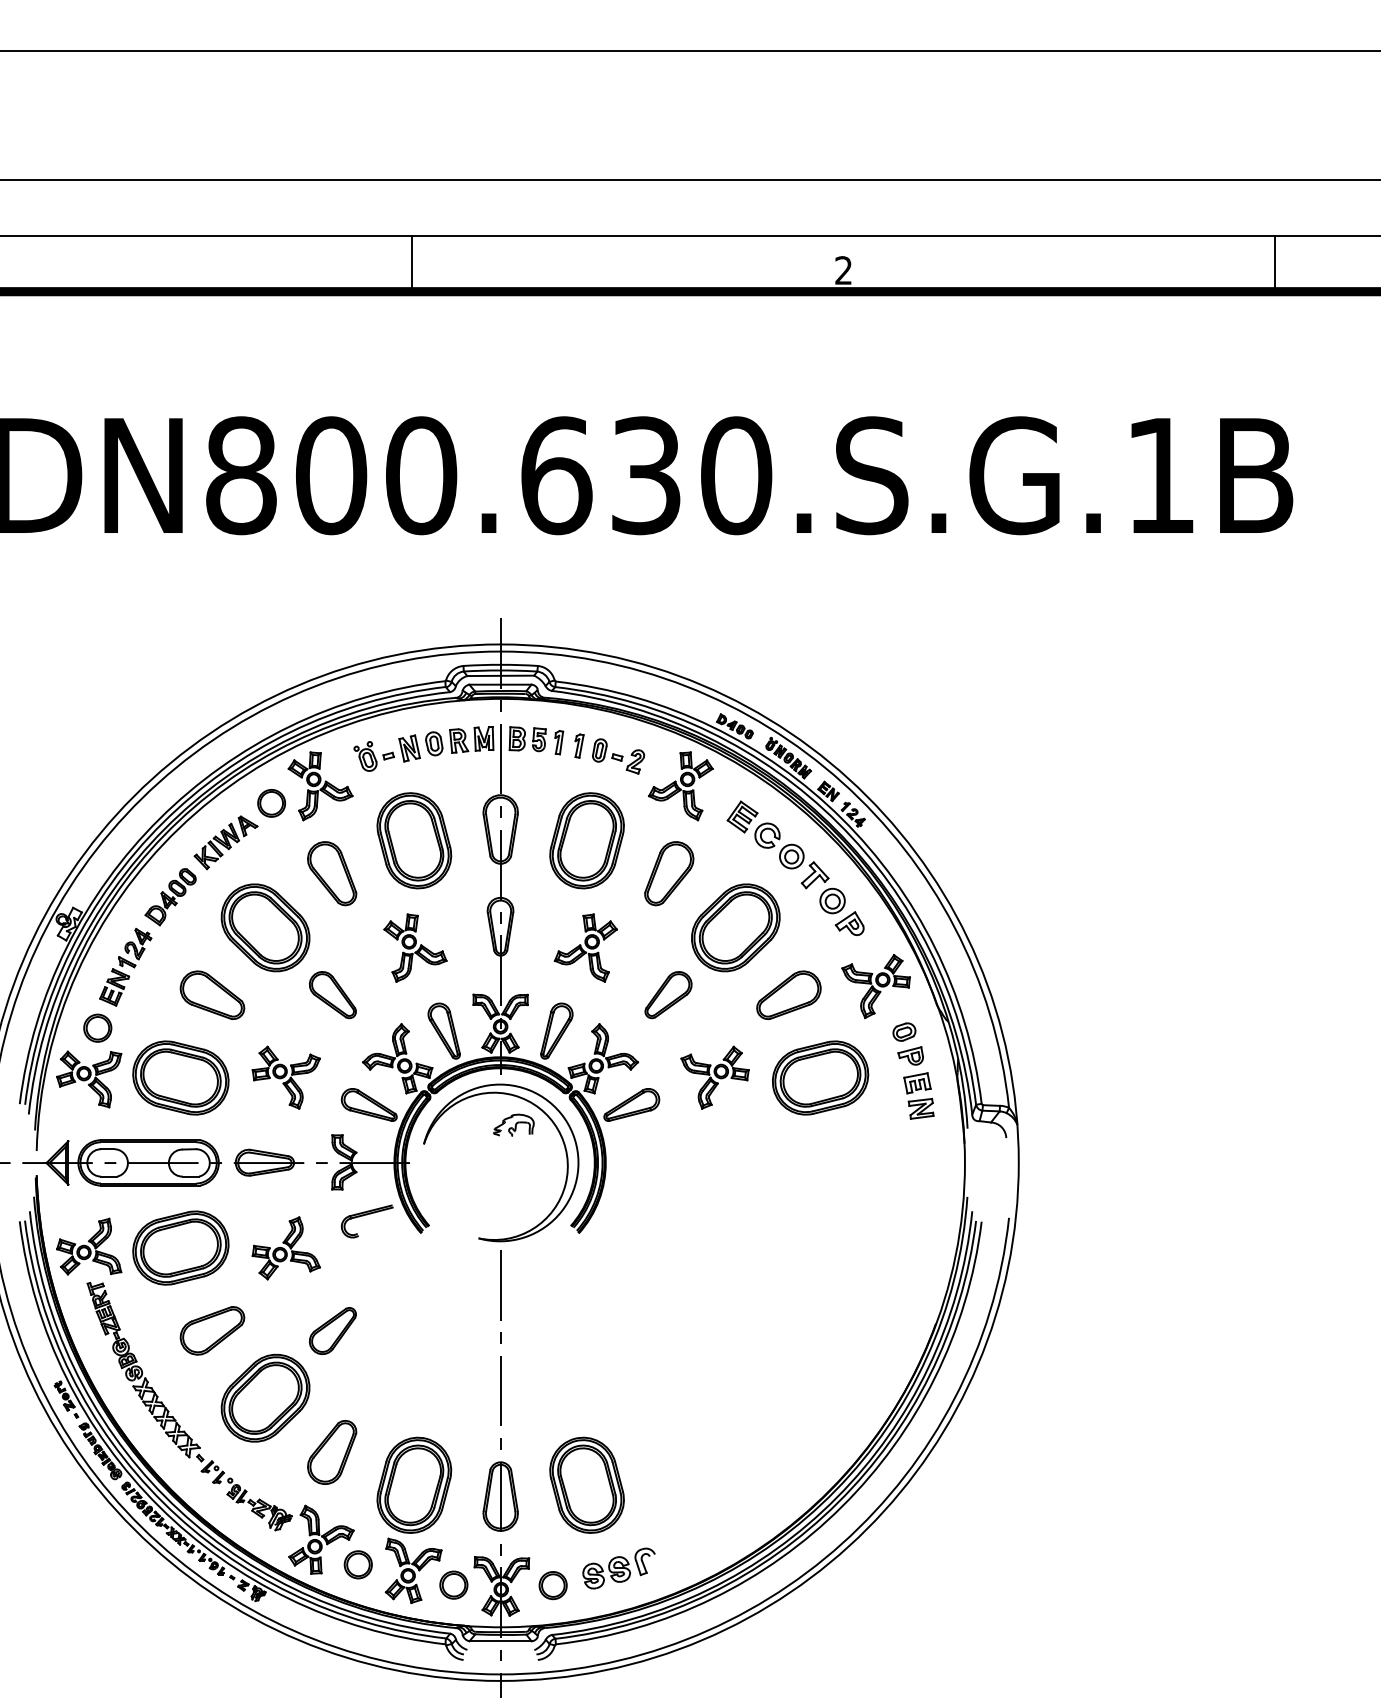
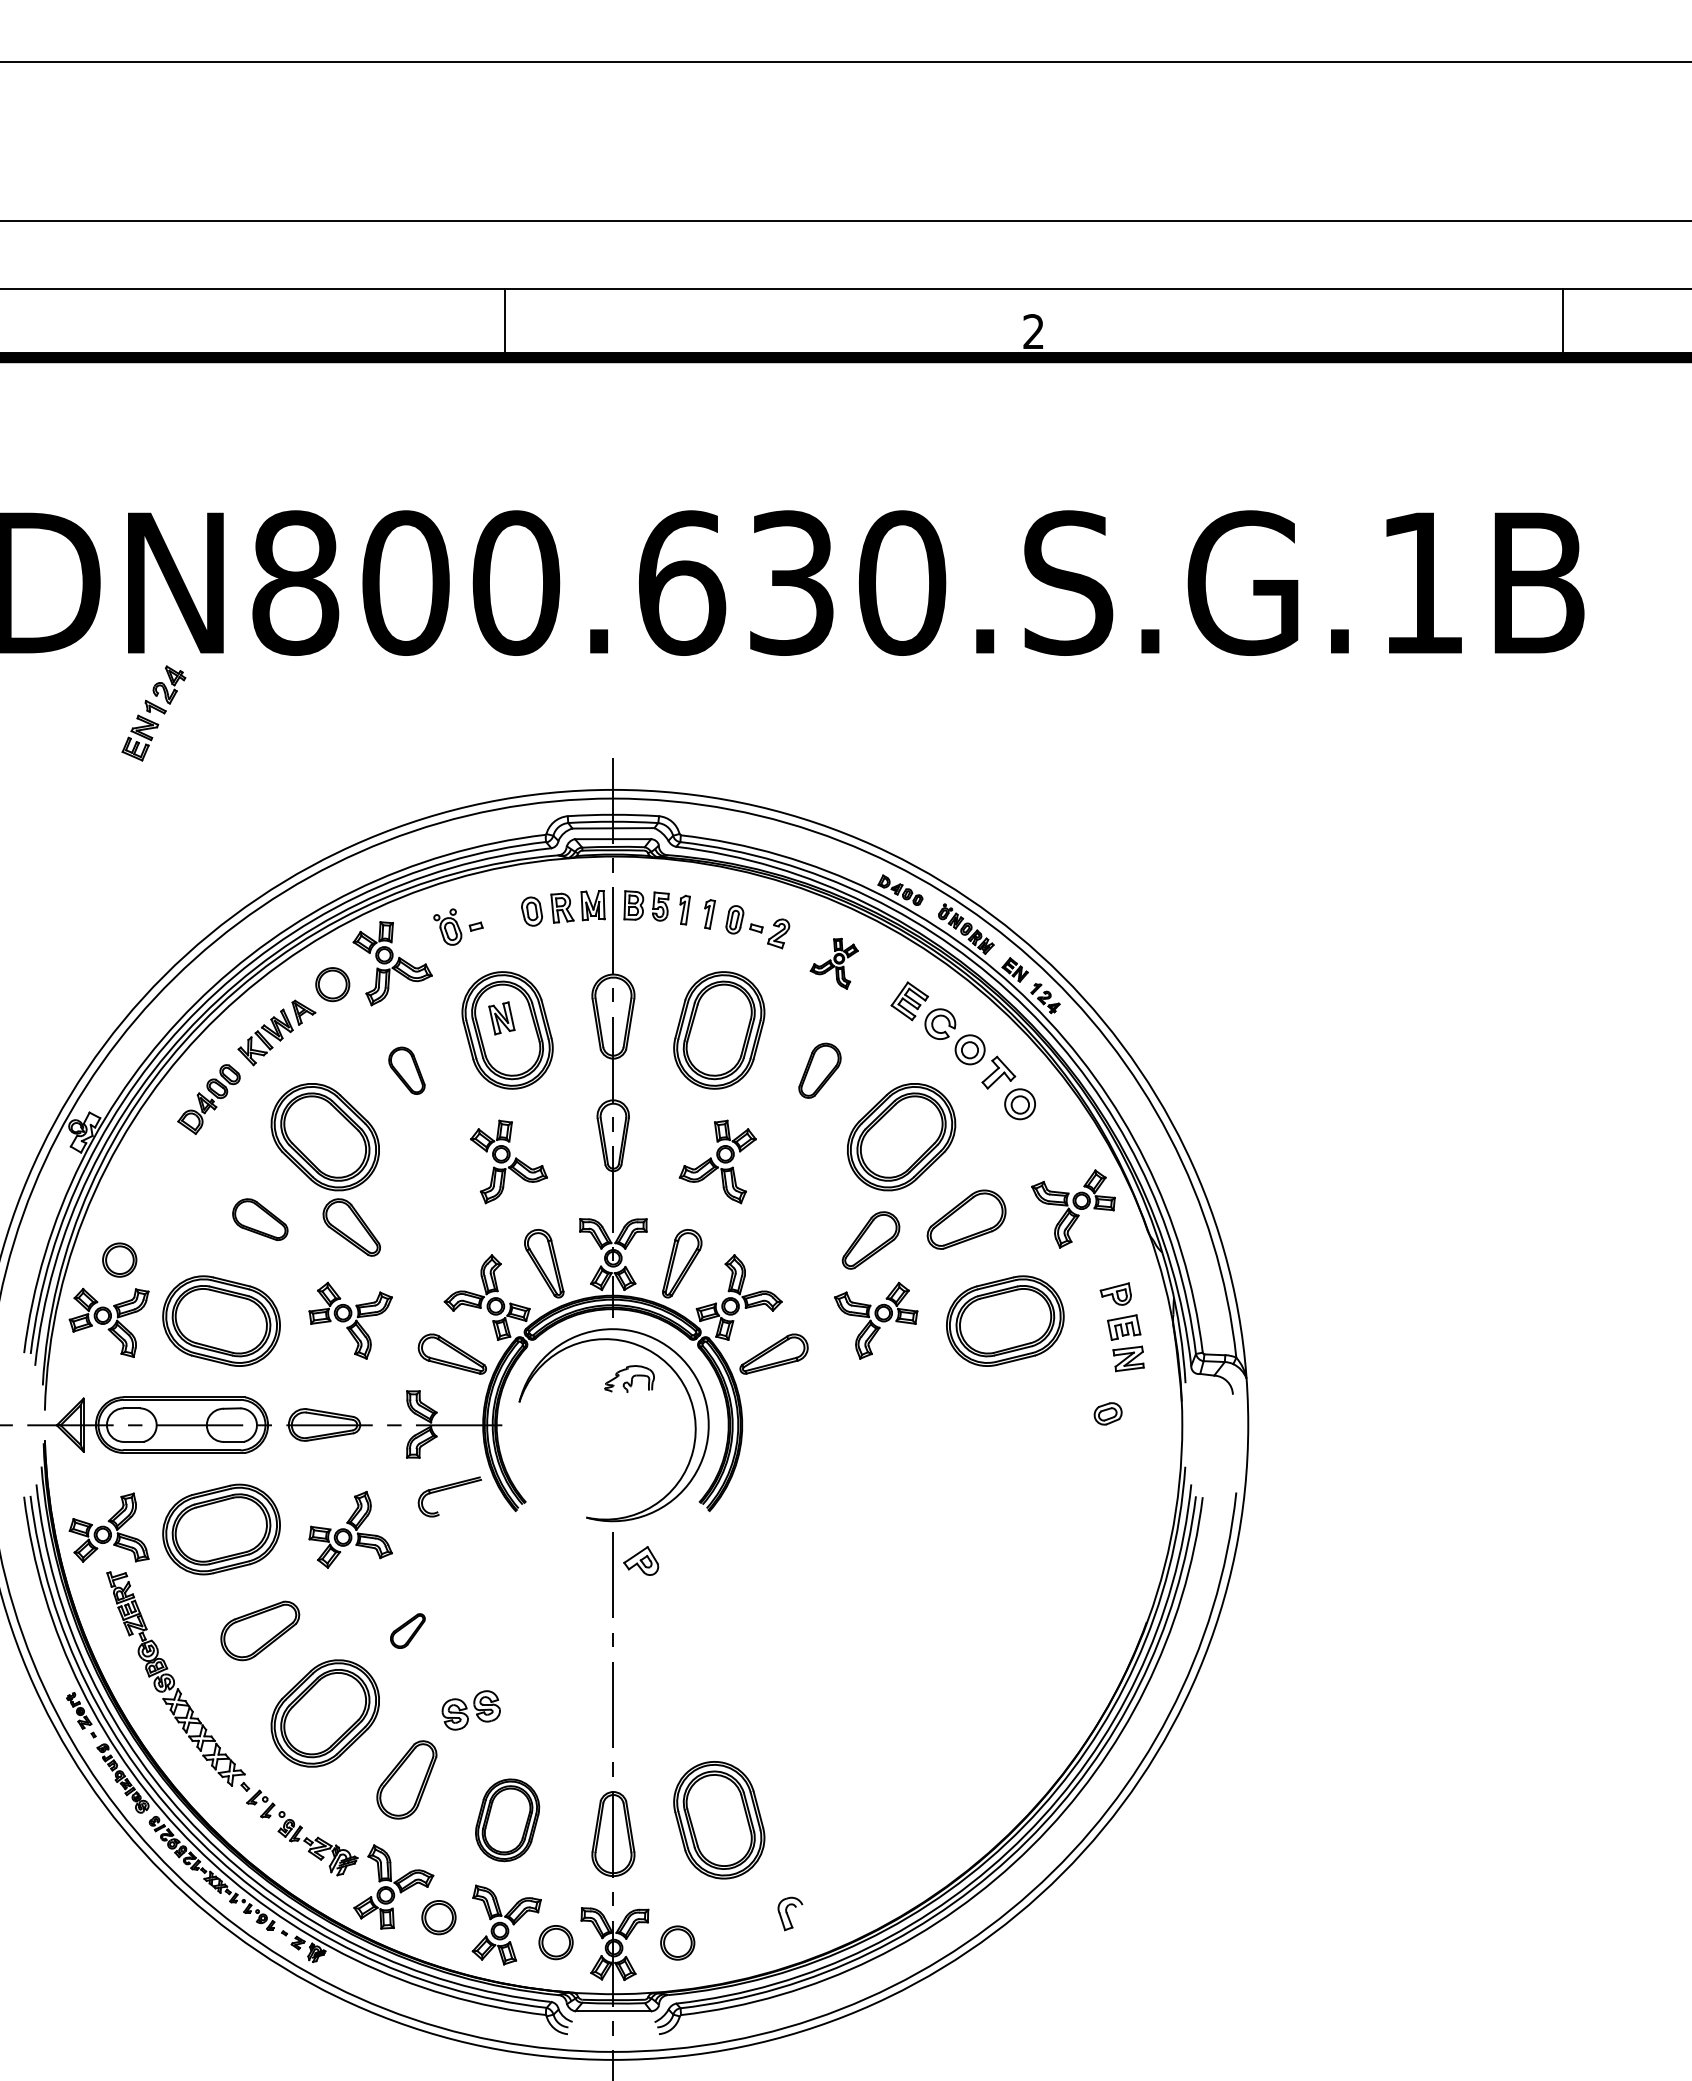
part: (409, 748) -> (501, 1018), moved
part: (681, 786) -> (834, 963), size x0.6
part: (331, 873) -> (406, 1070), size x0.6
part: (668, 873) -> (819, 1070), size x0.7
part: (850, 923) -> (641, 1560), moved
part: (125, 967) -> (153, 713), moved
part: (212, 995) -> (260, 1219), size x0.7
part: (332, 995) -> (351, 1227), moved
part: (668, 995) -> (870, 1240), moved
part: (903, 1031) -> (1107, 1413), moved
part: (332, 1330) -> (407, 1630), size x0.6
part: (414, 1485) -> (507, 1820), size x0.7
part: (606, 1572) -> (470, 1710), moved

